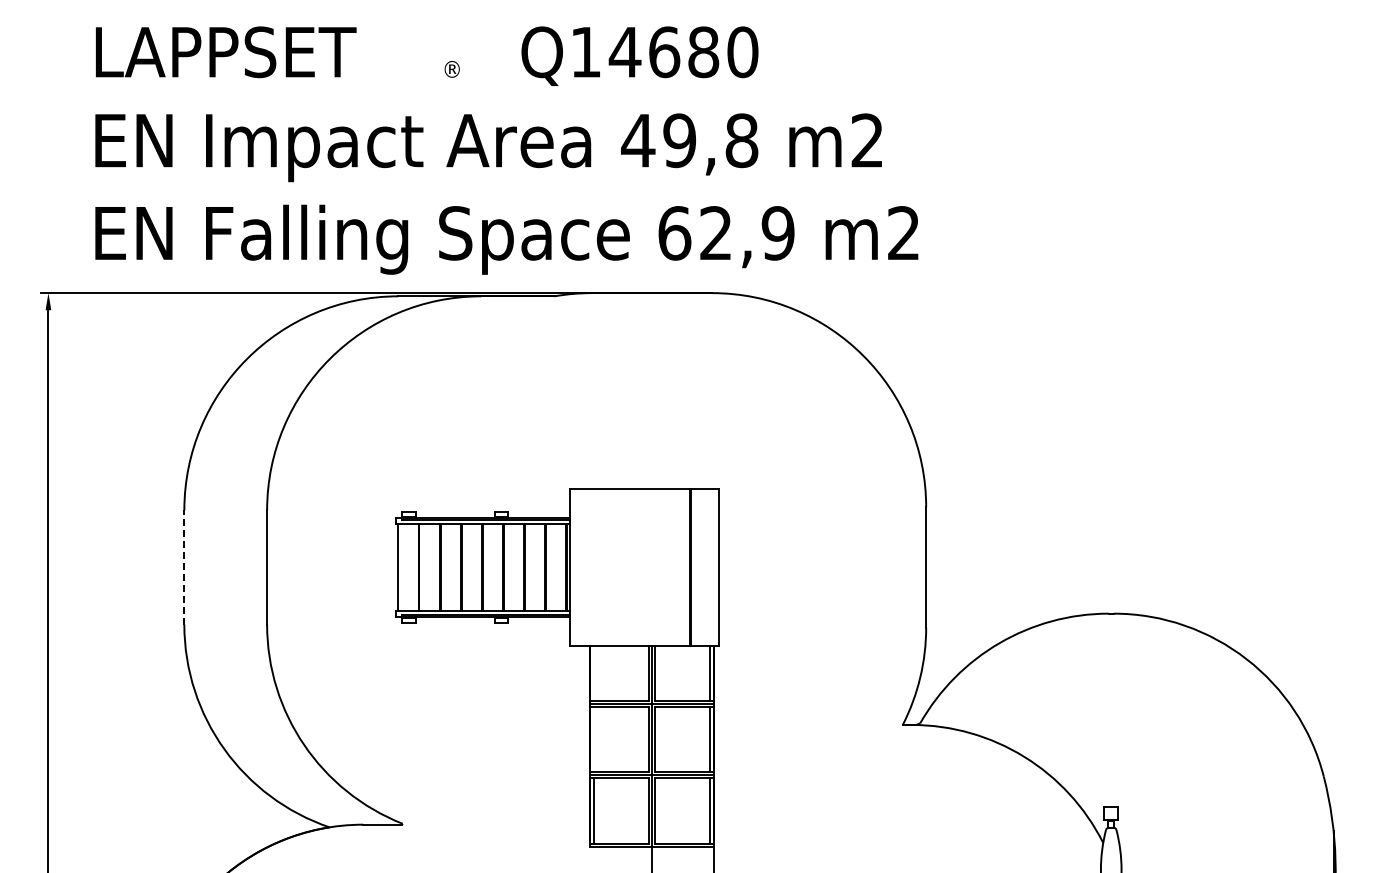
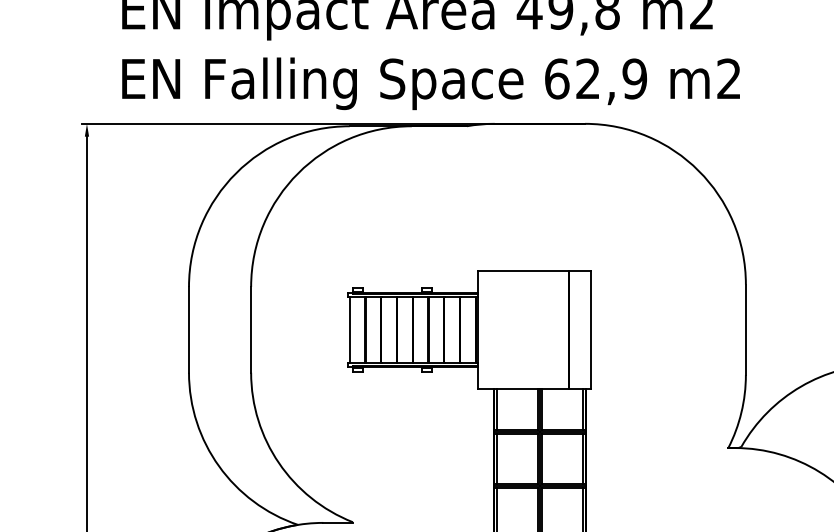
line: (184, 567) -> (189, 329), dashed -> solid
line: (594, 673) -> (496, 409), added
line: (594, 739) -> (496, 458), added

